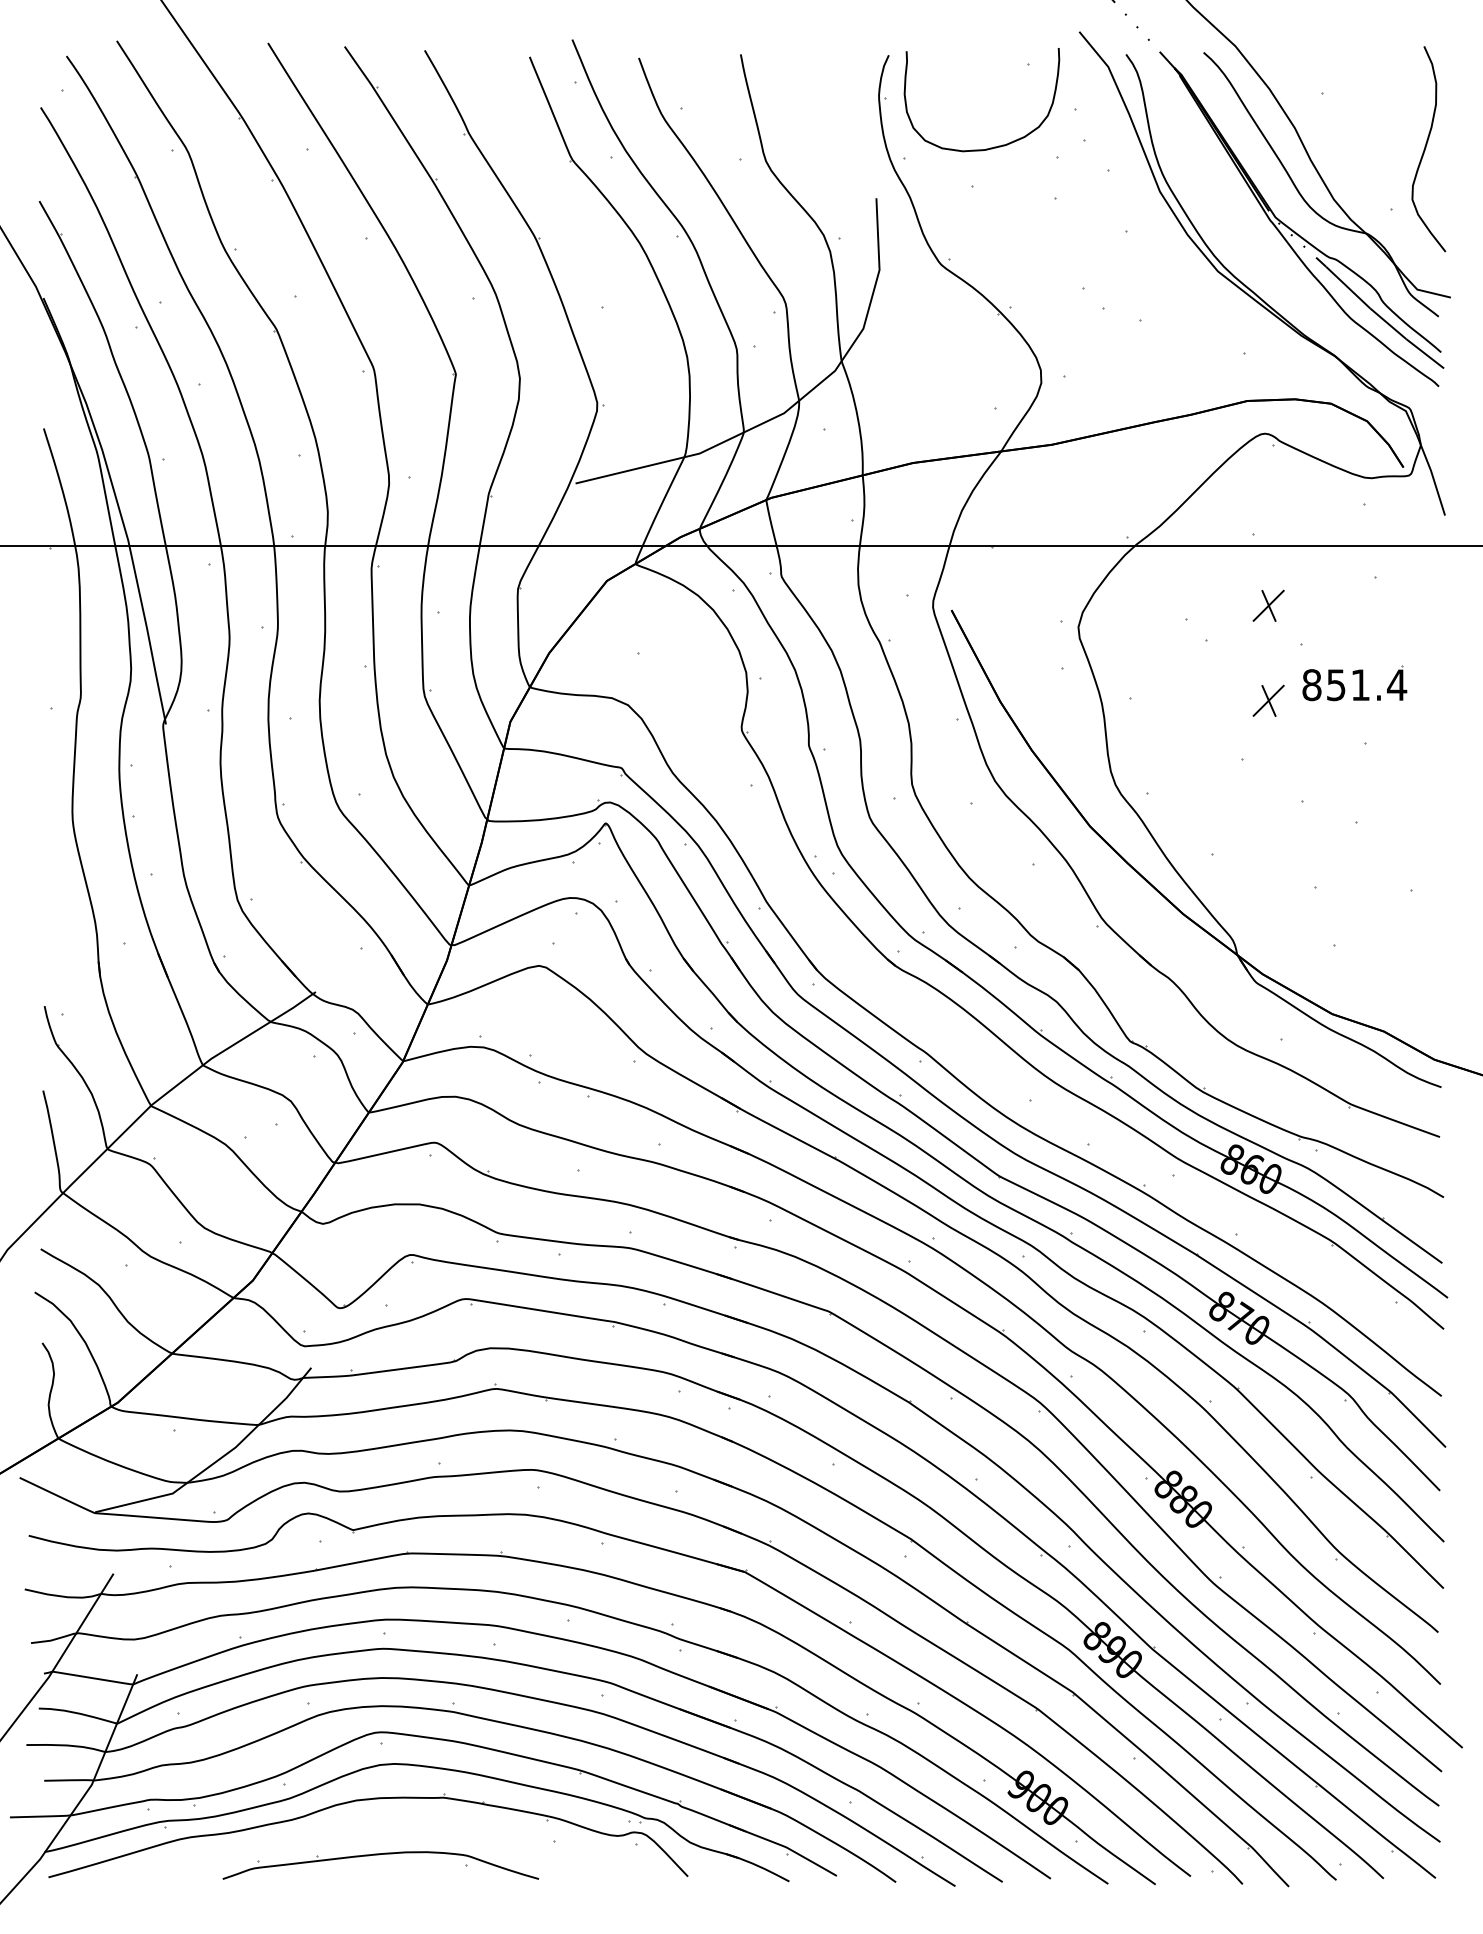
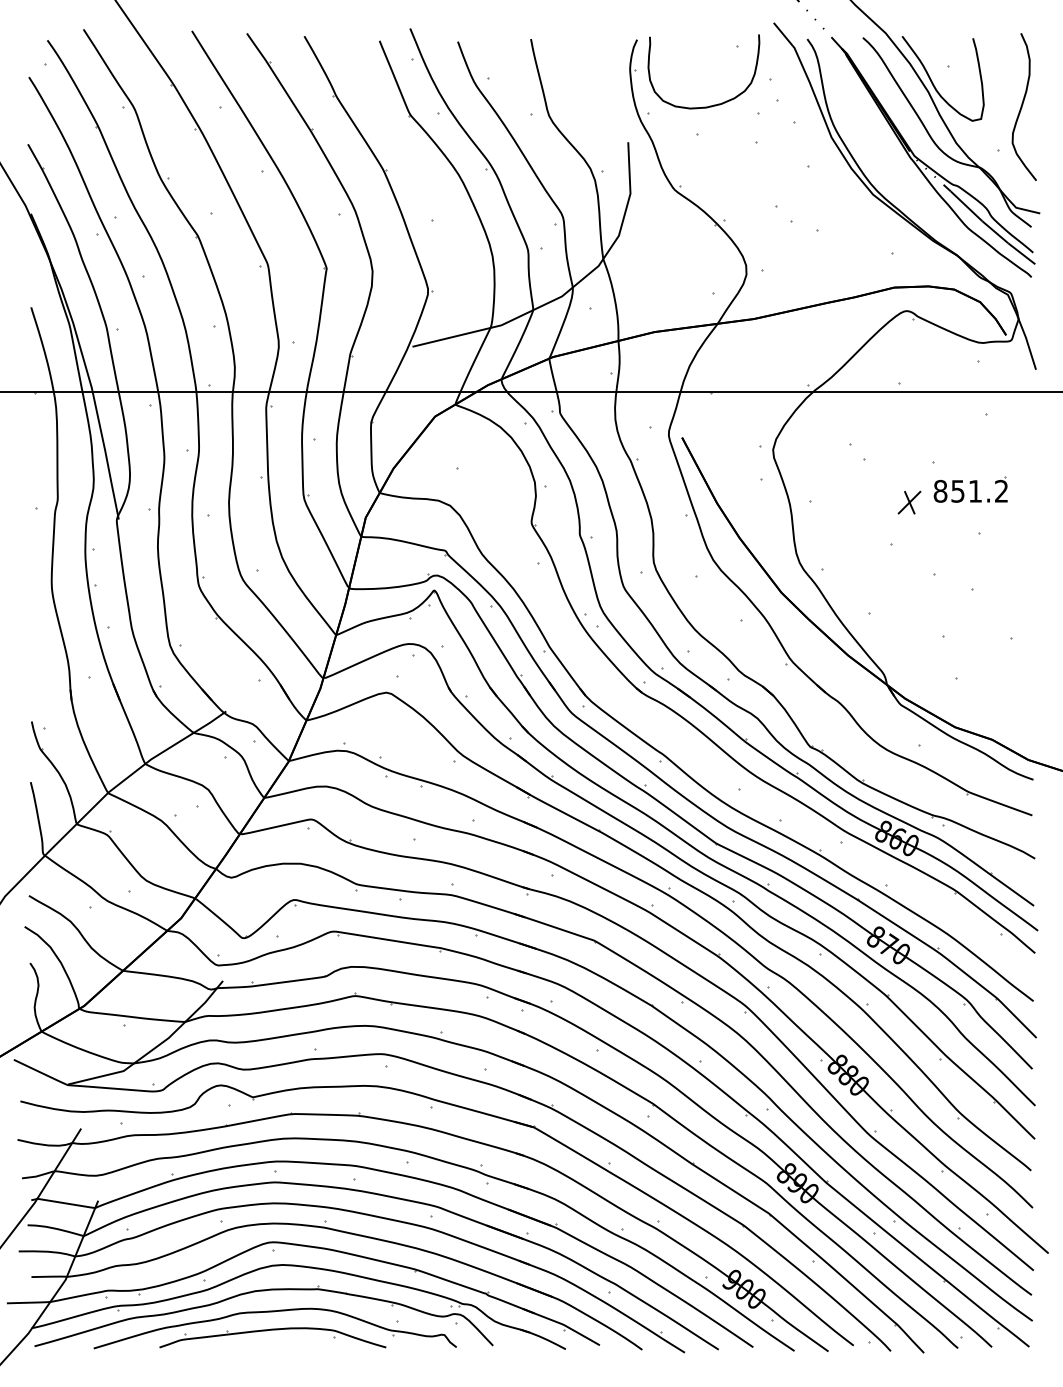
curve: (1301, 115) -> (933, 82), added
part: (1268, 605) -> (909, 434), removed
text: (1397, 684) -> (1001, 490), 851.4 -> 851.2
part: (384, 1829) -> (275, 1311), added

